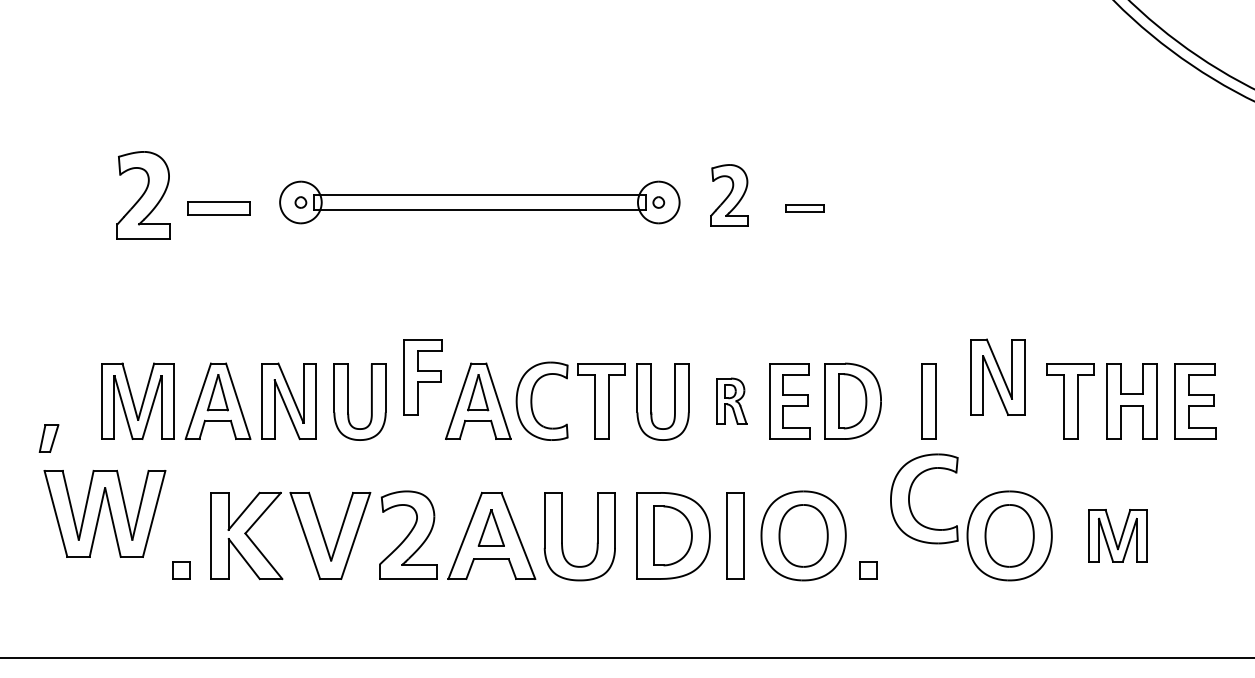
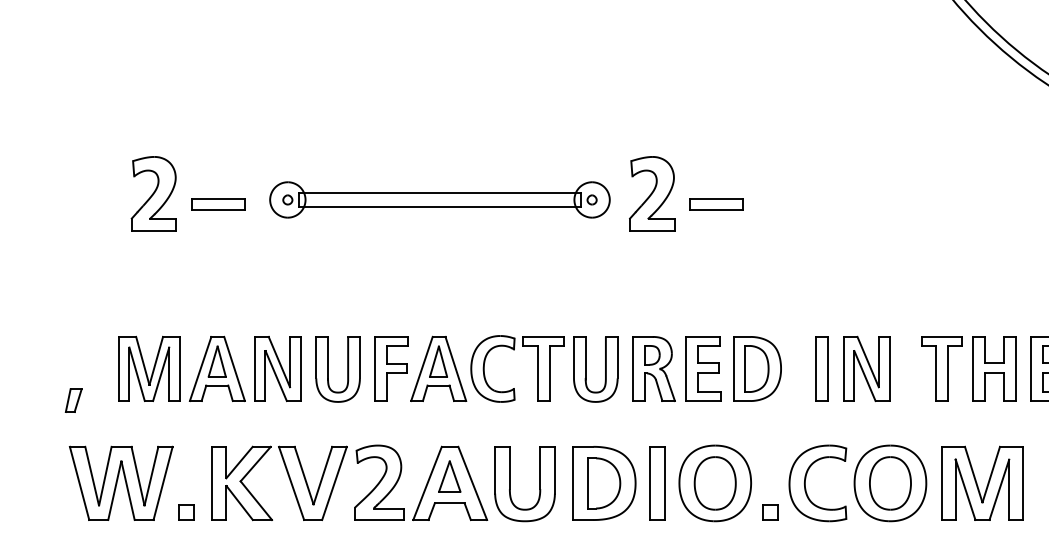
part: (729, 195) -> (652, 193), size x1.43
part: (804, 208) -> (715, 205), size x1.67
part: (997, 376) -> (866, 368), moved
part: (422, 377) -> (391, 369), moved
part: (731, 400) -> (653, 368), size x1.67
part: (910, 495) -> (806, 480), moved
part: (104, 513) -> (120, 483), moved
part: (1117, 535) -> (982, 483), size x1.67

